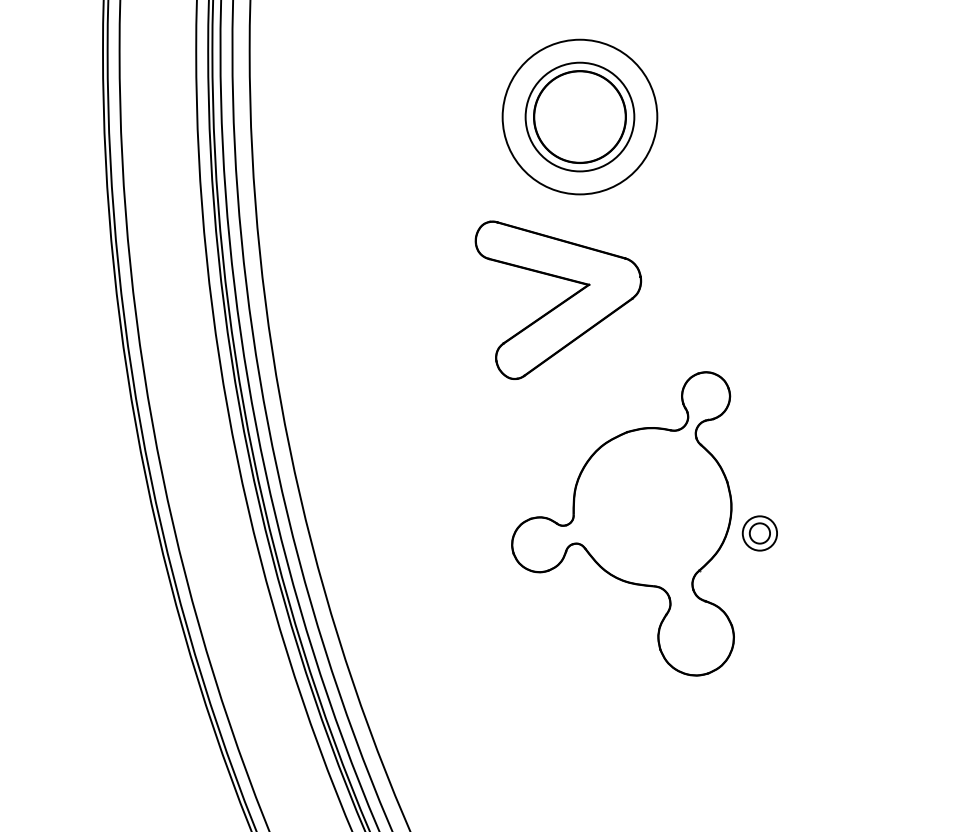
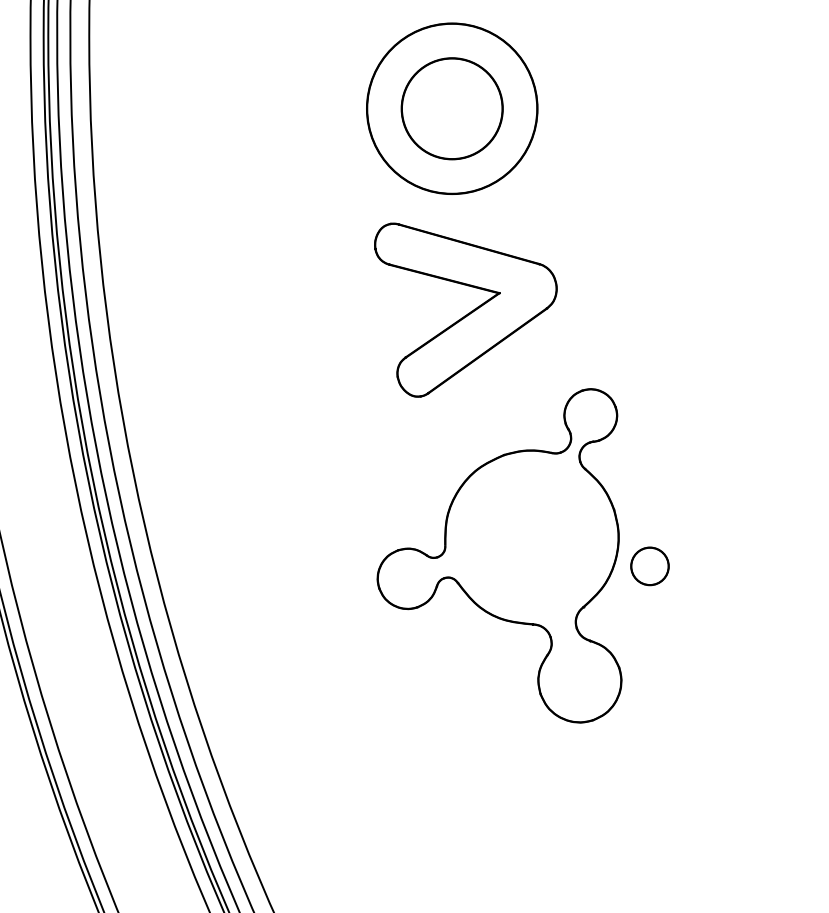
circle: (579, 116) -> (451, 108), size x1.43
part: (558, 299) -> (465, 309), moved
circle: (759, 533) -> (649, 566), size x1.67

